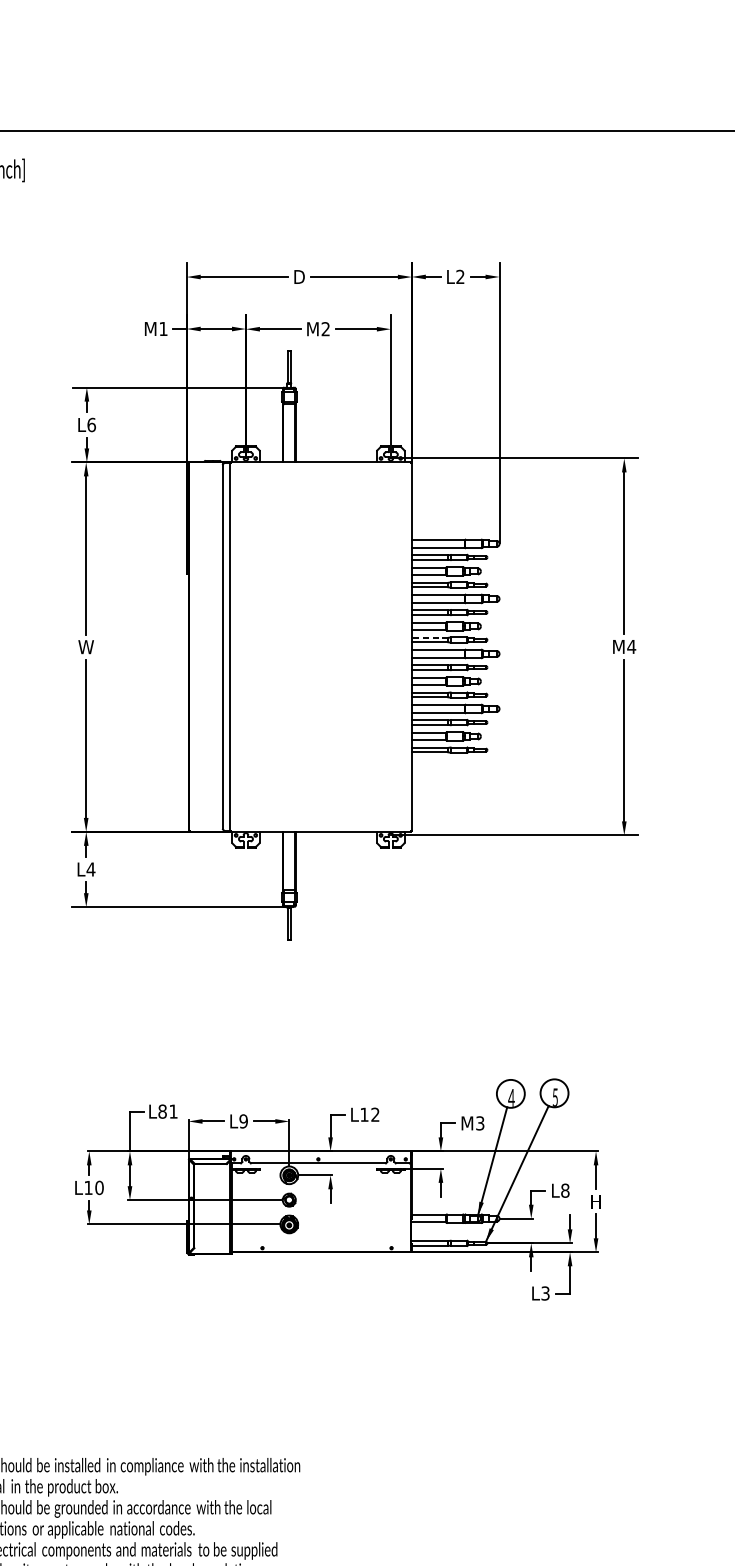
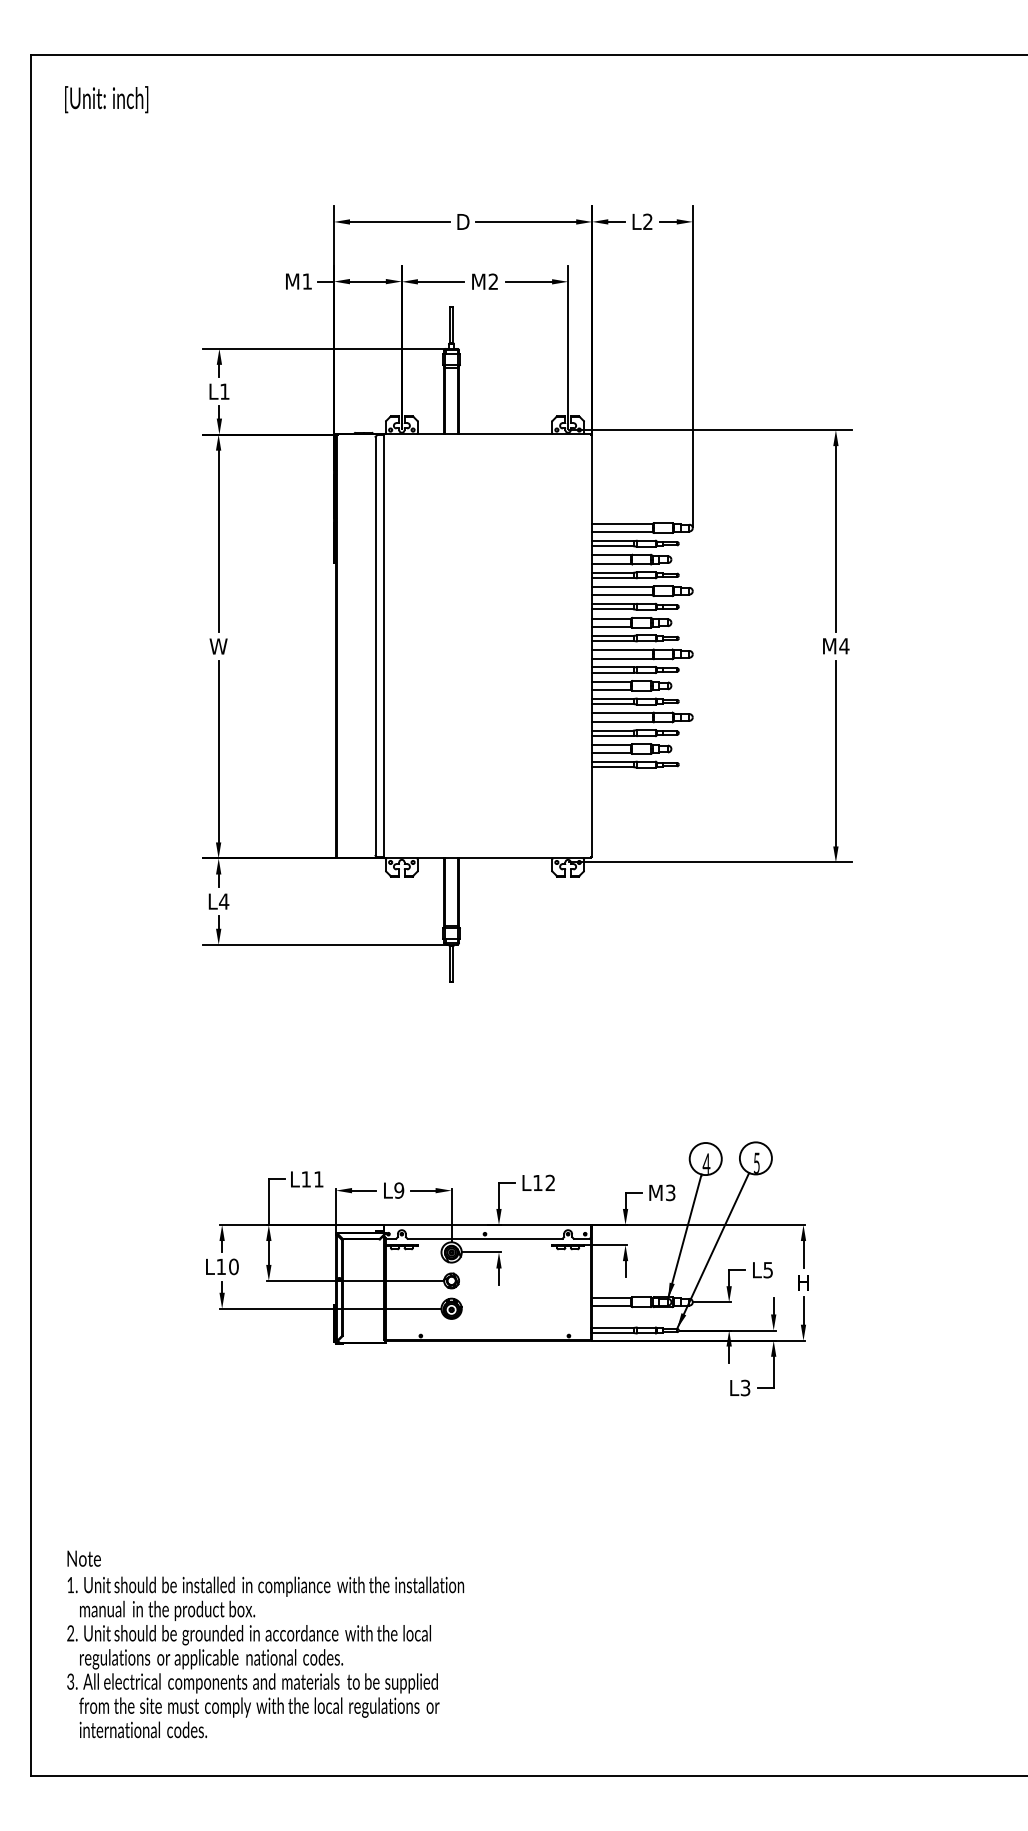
text: (91, 424) -> (224, 391), L6 -> L1
line: (430, 637) -> (613, 635), dashed -> solid
text: (162, 1111) -> (306, 1179), L81 -> L11
text: (565, 1190) -> (768, 1269), L8 -> L5

